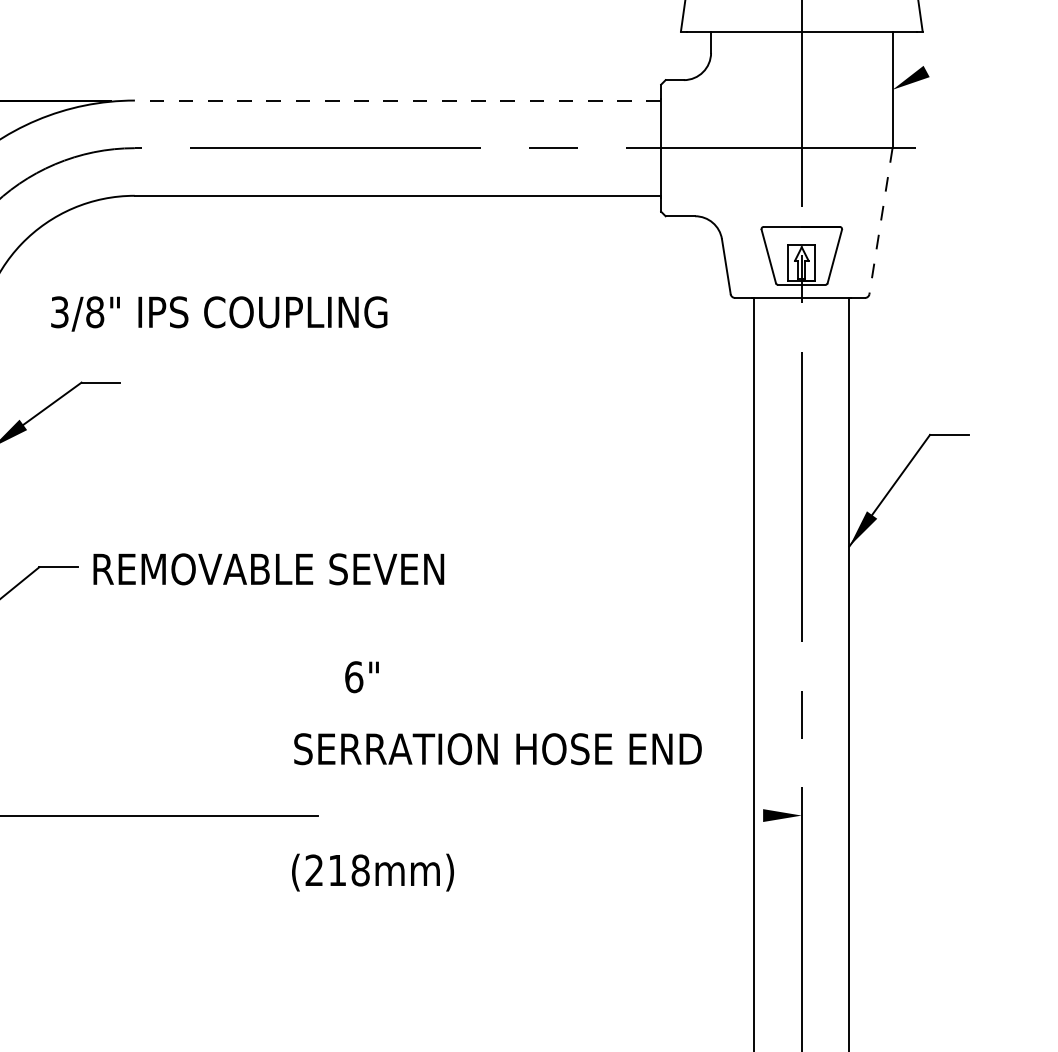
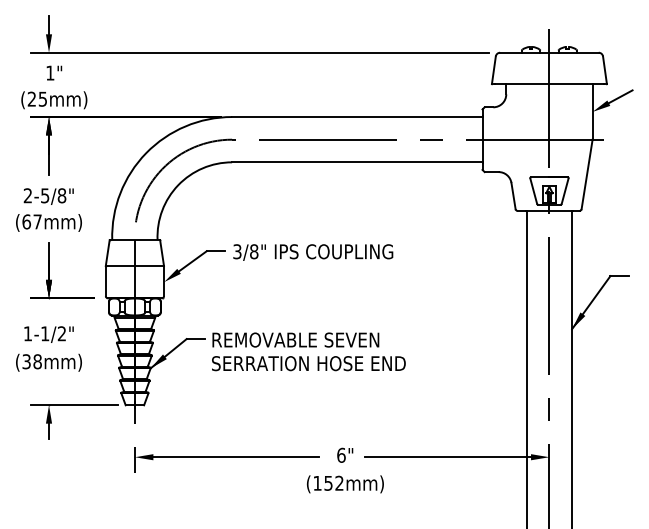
line: (951, 57) -> (620, 96), added
line: (396, 101) -> (356, 117), dashed -> solid
line: (881, 221) -> (587, 174), dashed -> solid
text: (219, 313) -> (313, 252), moved
text: (362, 675) -> (345, 454), moved
text: (497, 748) -> (308, 363), moved
line: (589, 816) -> (448, 457), added
text: (337, 868) -> (328, 482), (218mm) -> (152mm)

